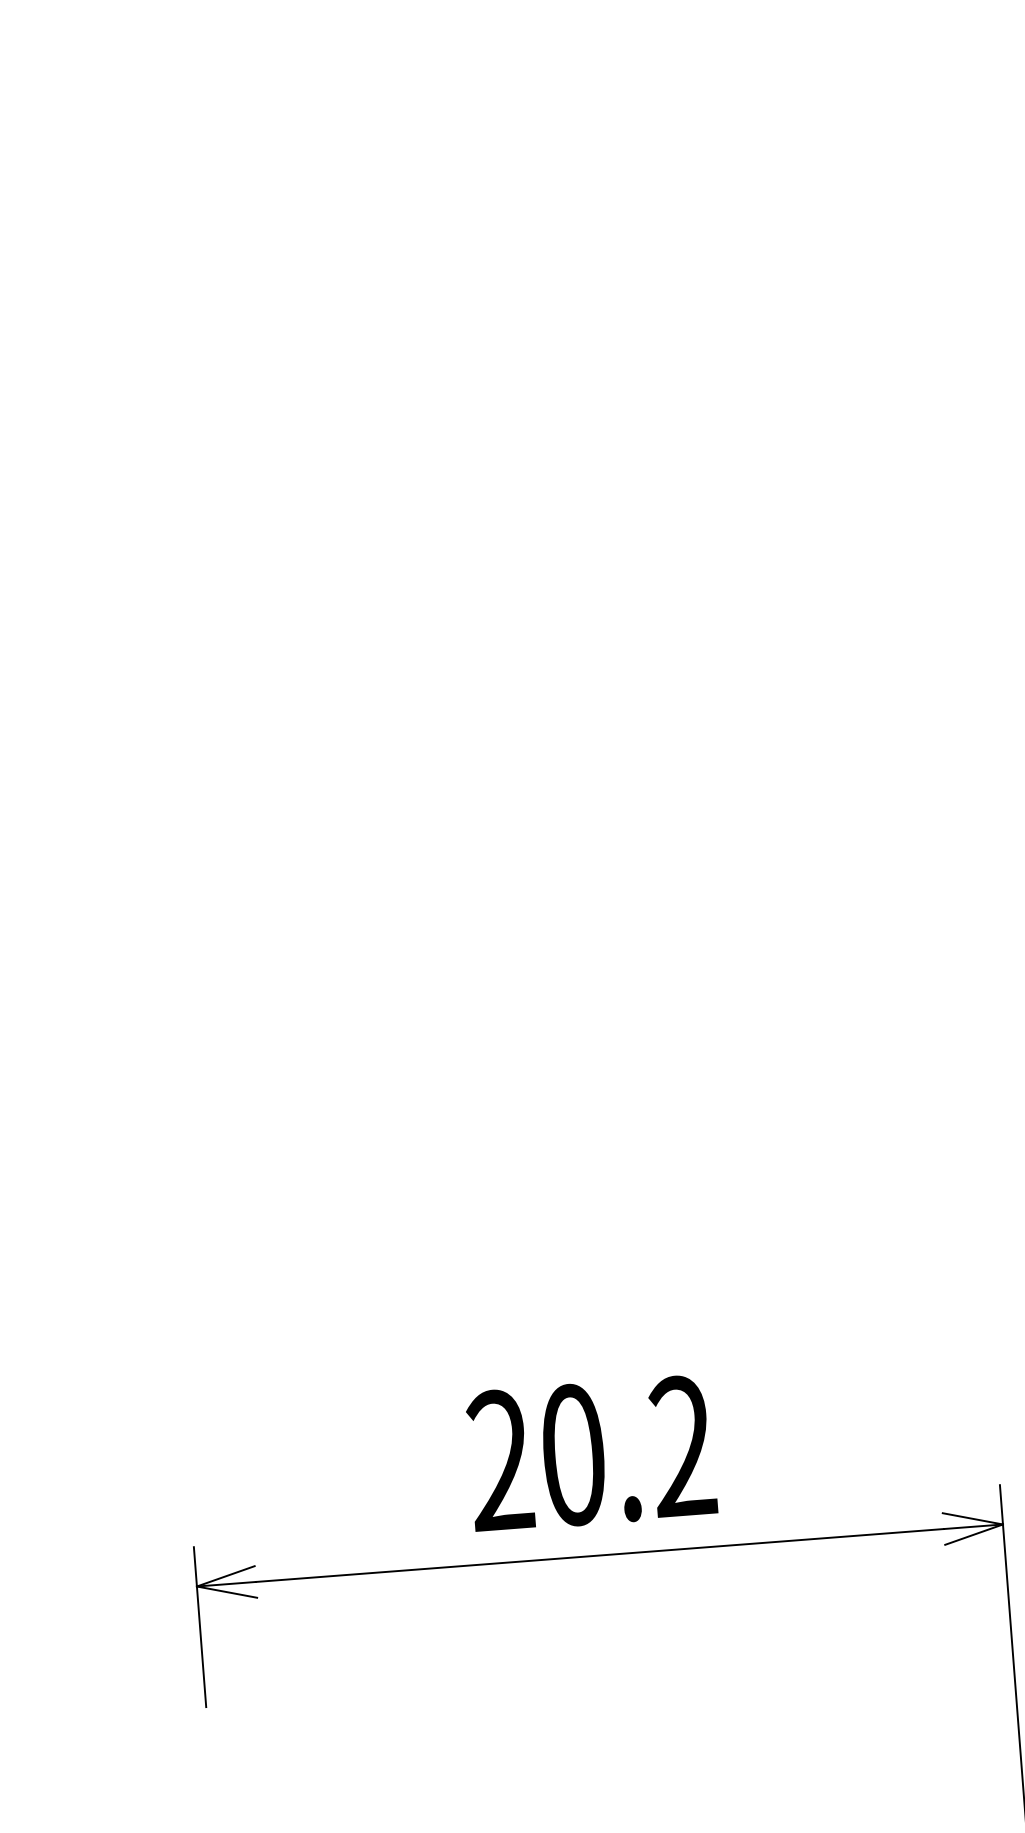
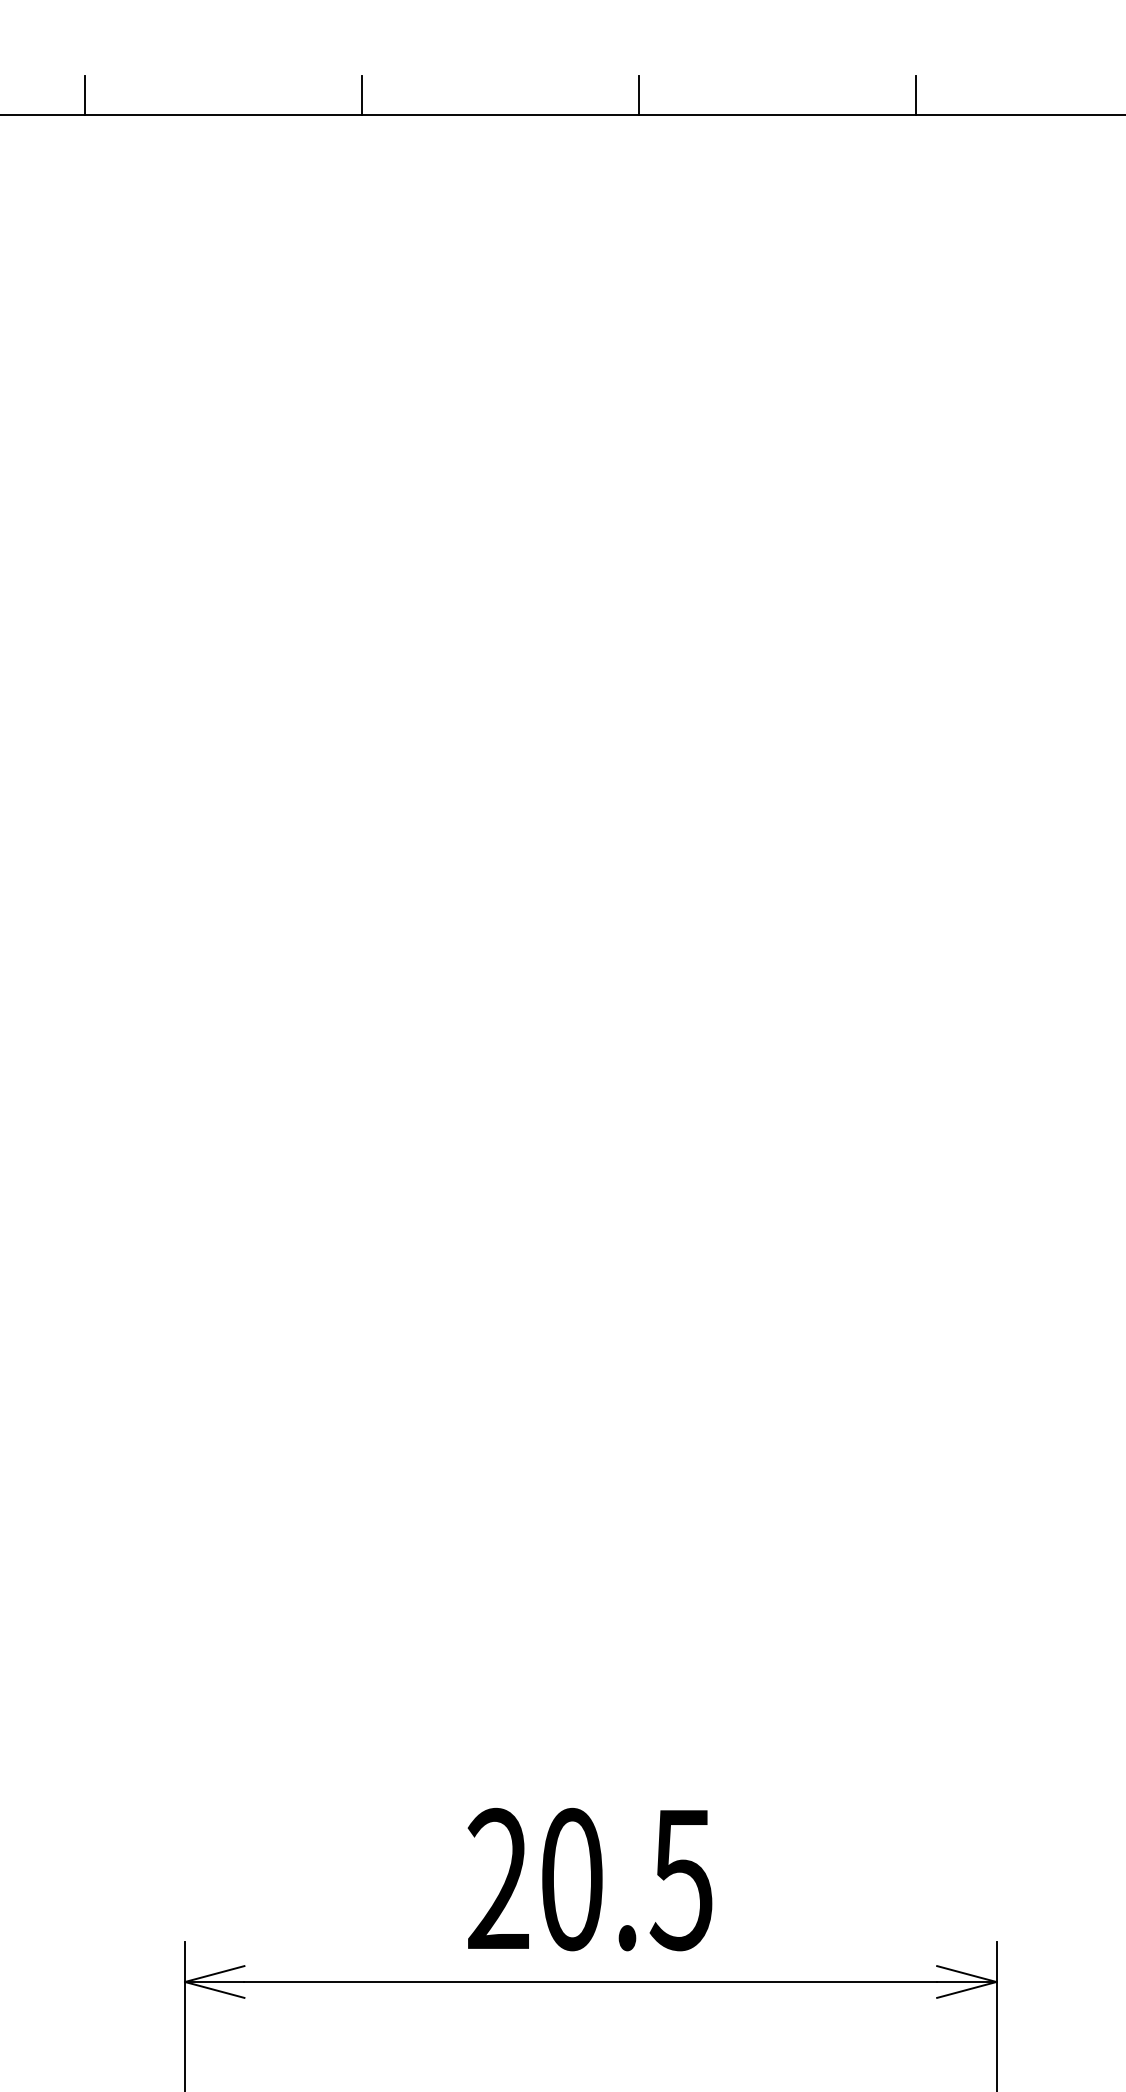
text: (681, 1446) -> (680, 1879), 20.2 -> 20.5

